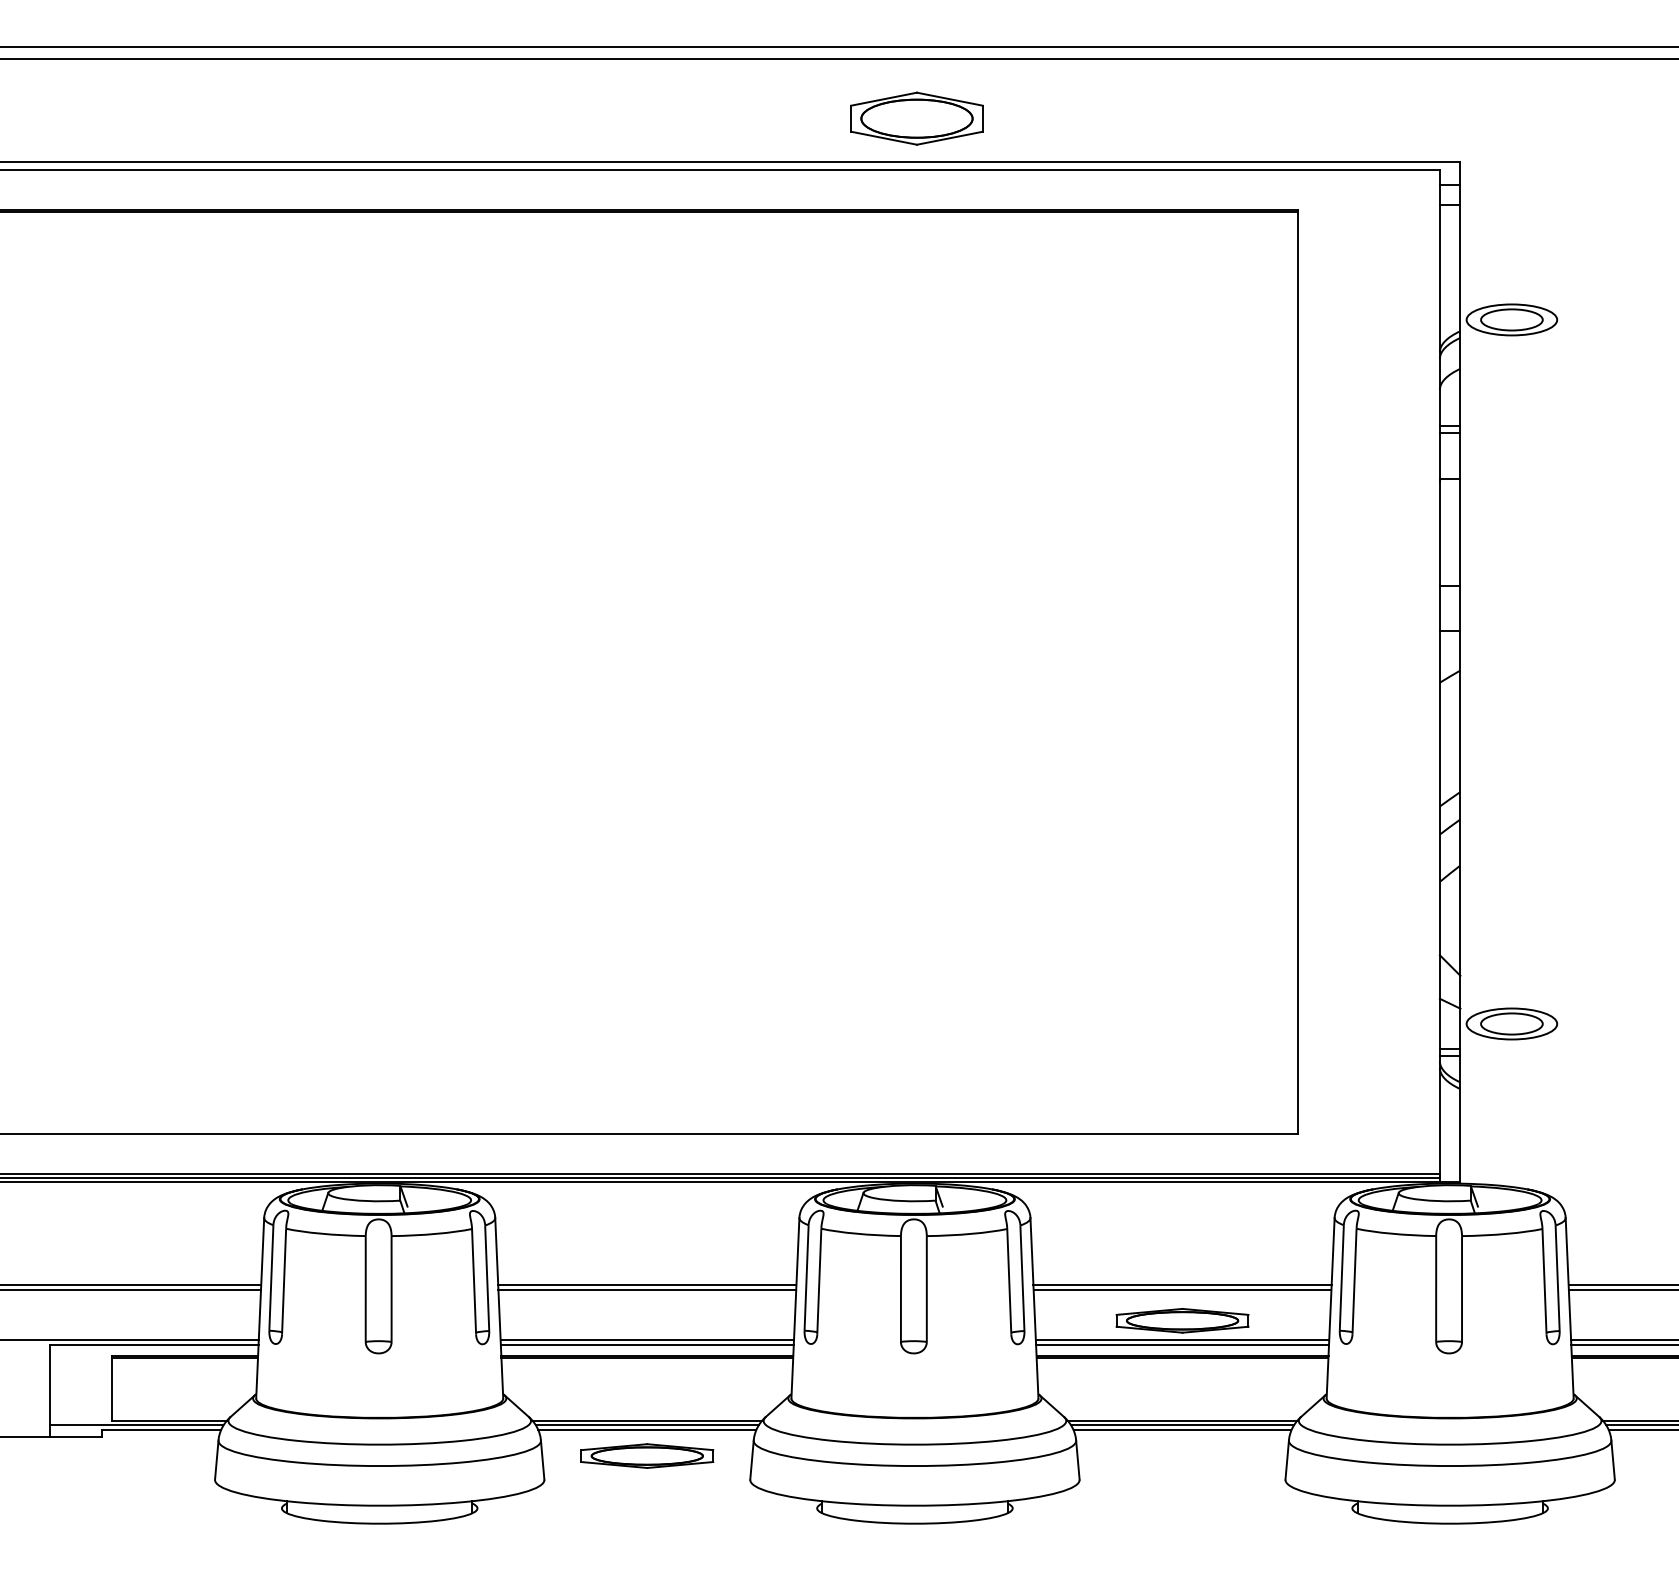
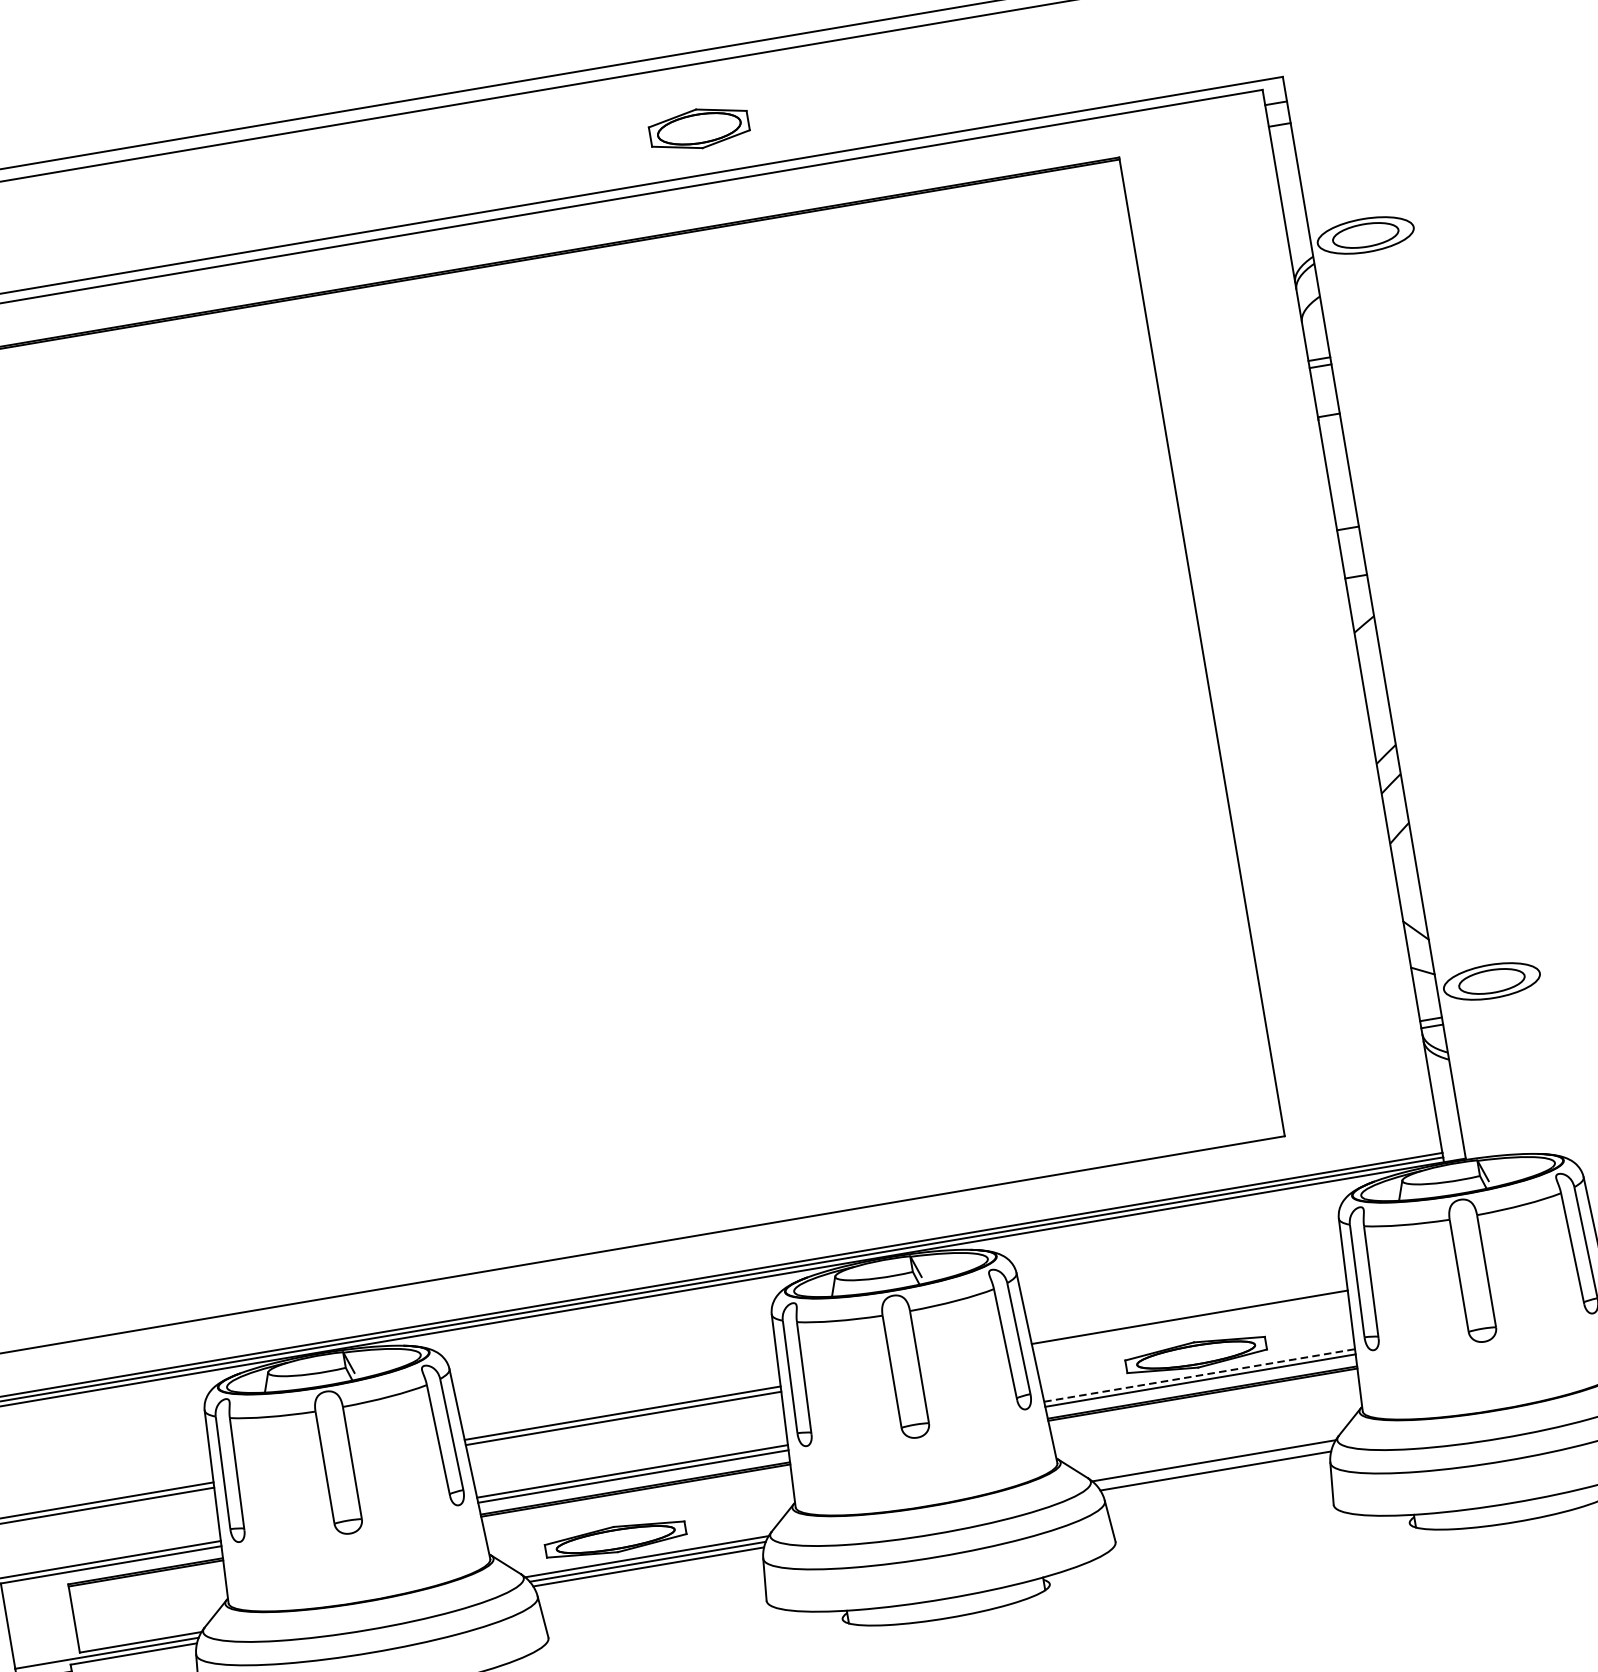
part: (916, 118) -> (698, 128), size x0.7
line: (1182, 1290) -> (1190, 1322), removed
line: (1182, 1340) -> (1199, 1375), solid -> dashed
line: (1182, 1425) -> (1214, 1465), removed
part: (647, 1455) -> (615, 1538), moved

